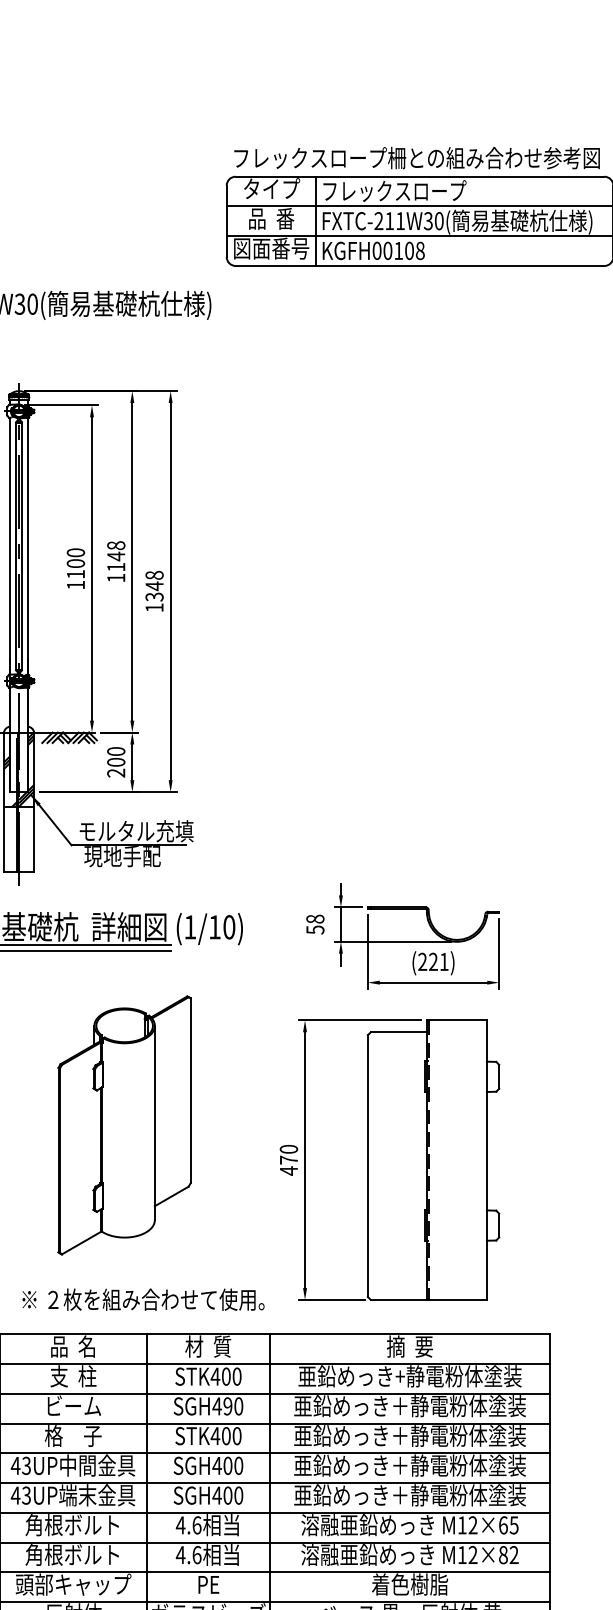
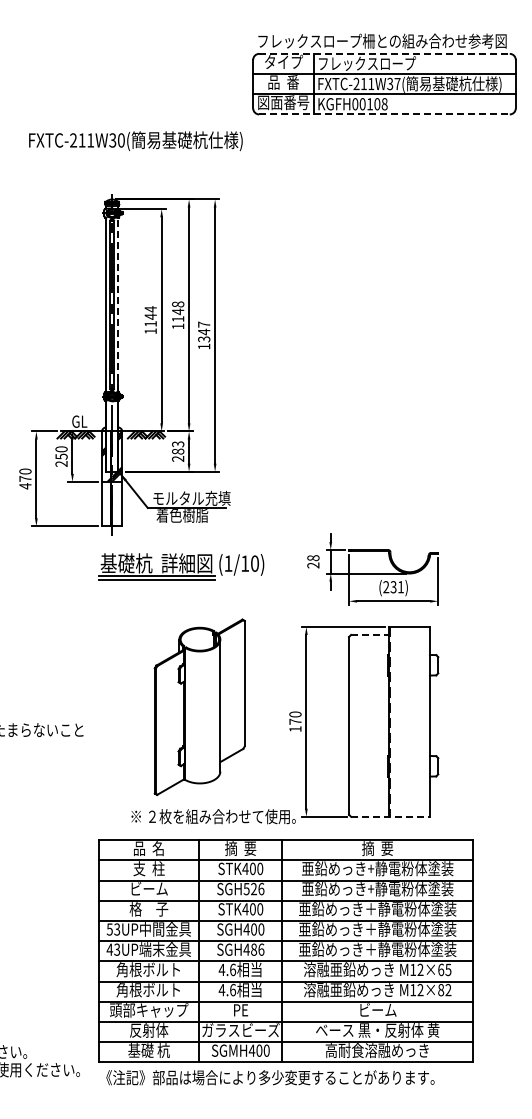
line: (421, 176) -> (385, 53), solid -> dashed
text: (439, 220) -> (397, 83), FXTC-211W30( -> FXTC-211W37(
line: (421, 266) -> (385, 114), solid -> dashed
line: (28, 545) -> (118, 304), solid -> dashed
text: (75, 557) -> (150, 312), 1100 -> 1144
text: (155, 575) -> (204, 324), 1348 -> 1347
text: (116, 756) -> (178, 447), 200 -> 283
text: (122, 856) -> (182, 515), 現地手配 -> 着色樹脂
text: (315, 929) -> (313, 565), 58 -> 28
text: (433, 962) -> (393, 587), (221) -> (231)
line: (399, 1031) -> (370, 634), solid -> dashed
part: (124, 1124) -> (199, 706), moved
text: (289, 1171) -> (295, 729), 470 -> 170
text: (143, 1299) -> (213, 816), moved
line: (430, 1299) -> (391, 816), solid -> dashed
text: (208, 1346) -> (240, 848), 材  質 -> 摘  要
text: (227, 1406) -> (253, 889), SGH490 -> SGH526
text: (409, 1406) -> (377, 889), 亜鉛めっき＋静電粉体塗装 -> 亜鉛めっき+静電粉体塗装
text: (15, 1465) -> (109, 929), 43UP -> 53UP
text: (233, 1495) -> (257, 949), SGH400 -> SGH486
text: (409, 1585) -> (377, 1010), 着色樹脂 -> ビーム

